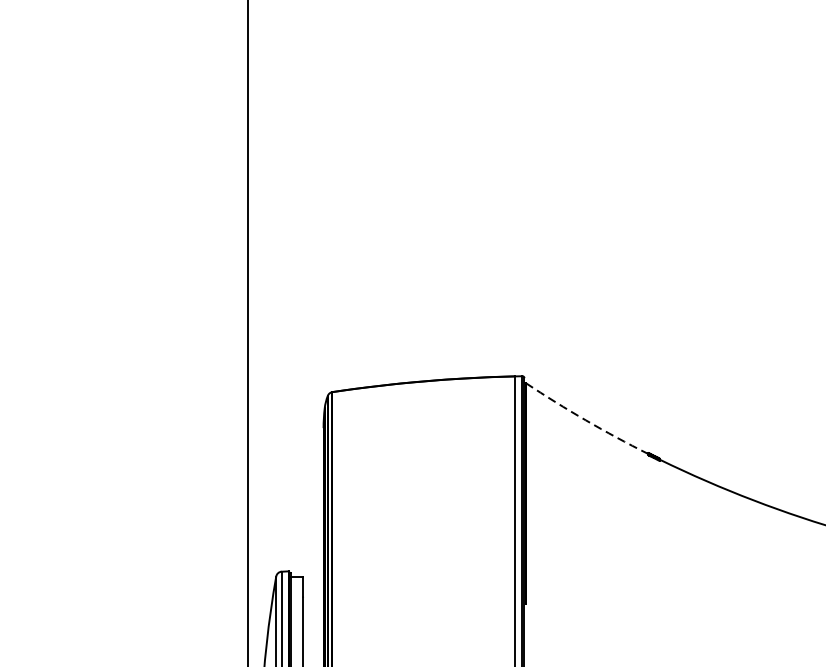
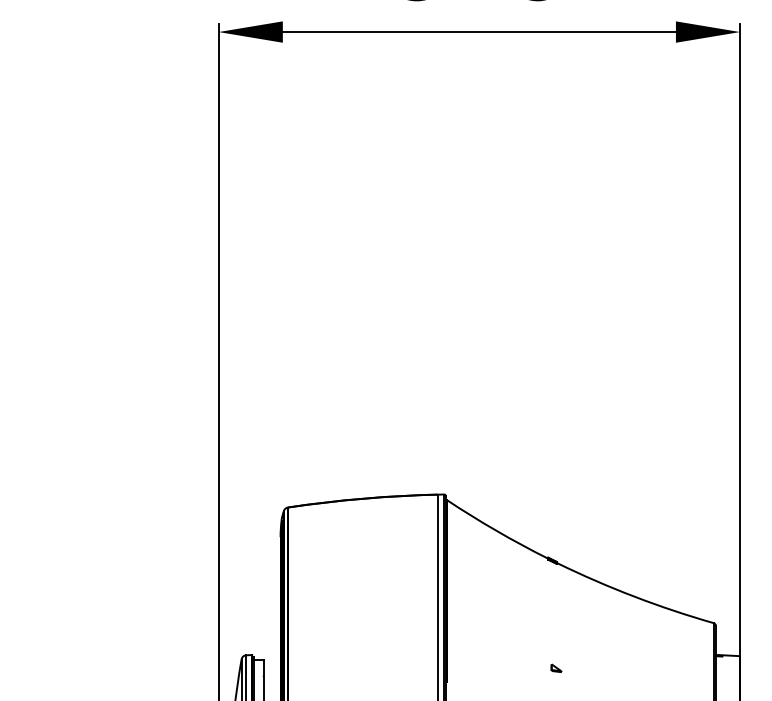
arc: (586, 420) -> (496, 530), dashed -> solid
part: (658, 586) -> (556, 667), added

